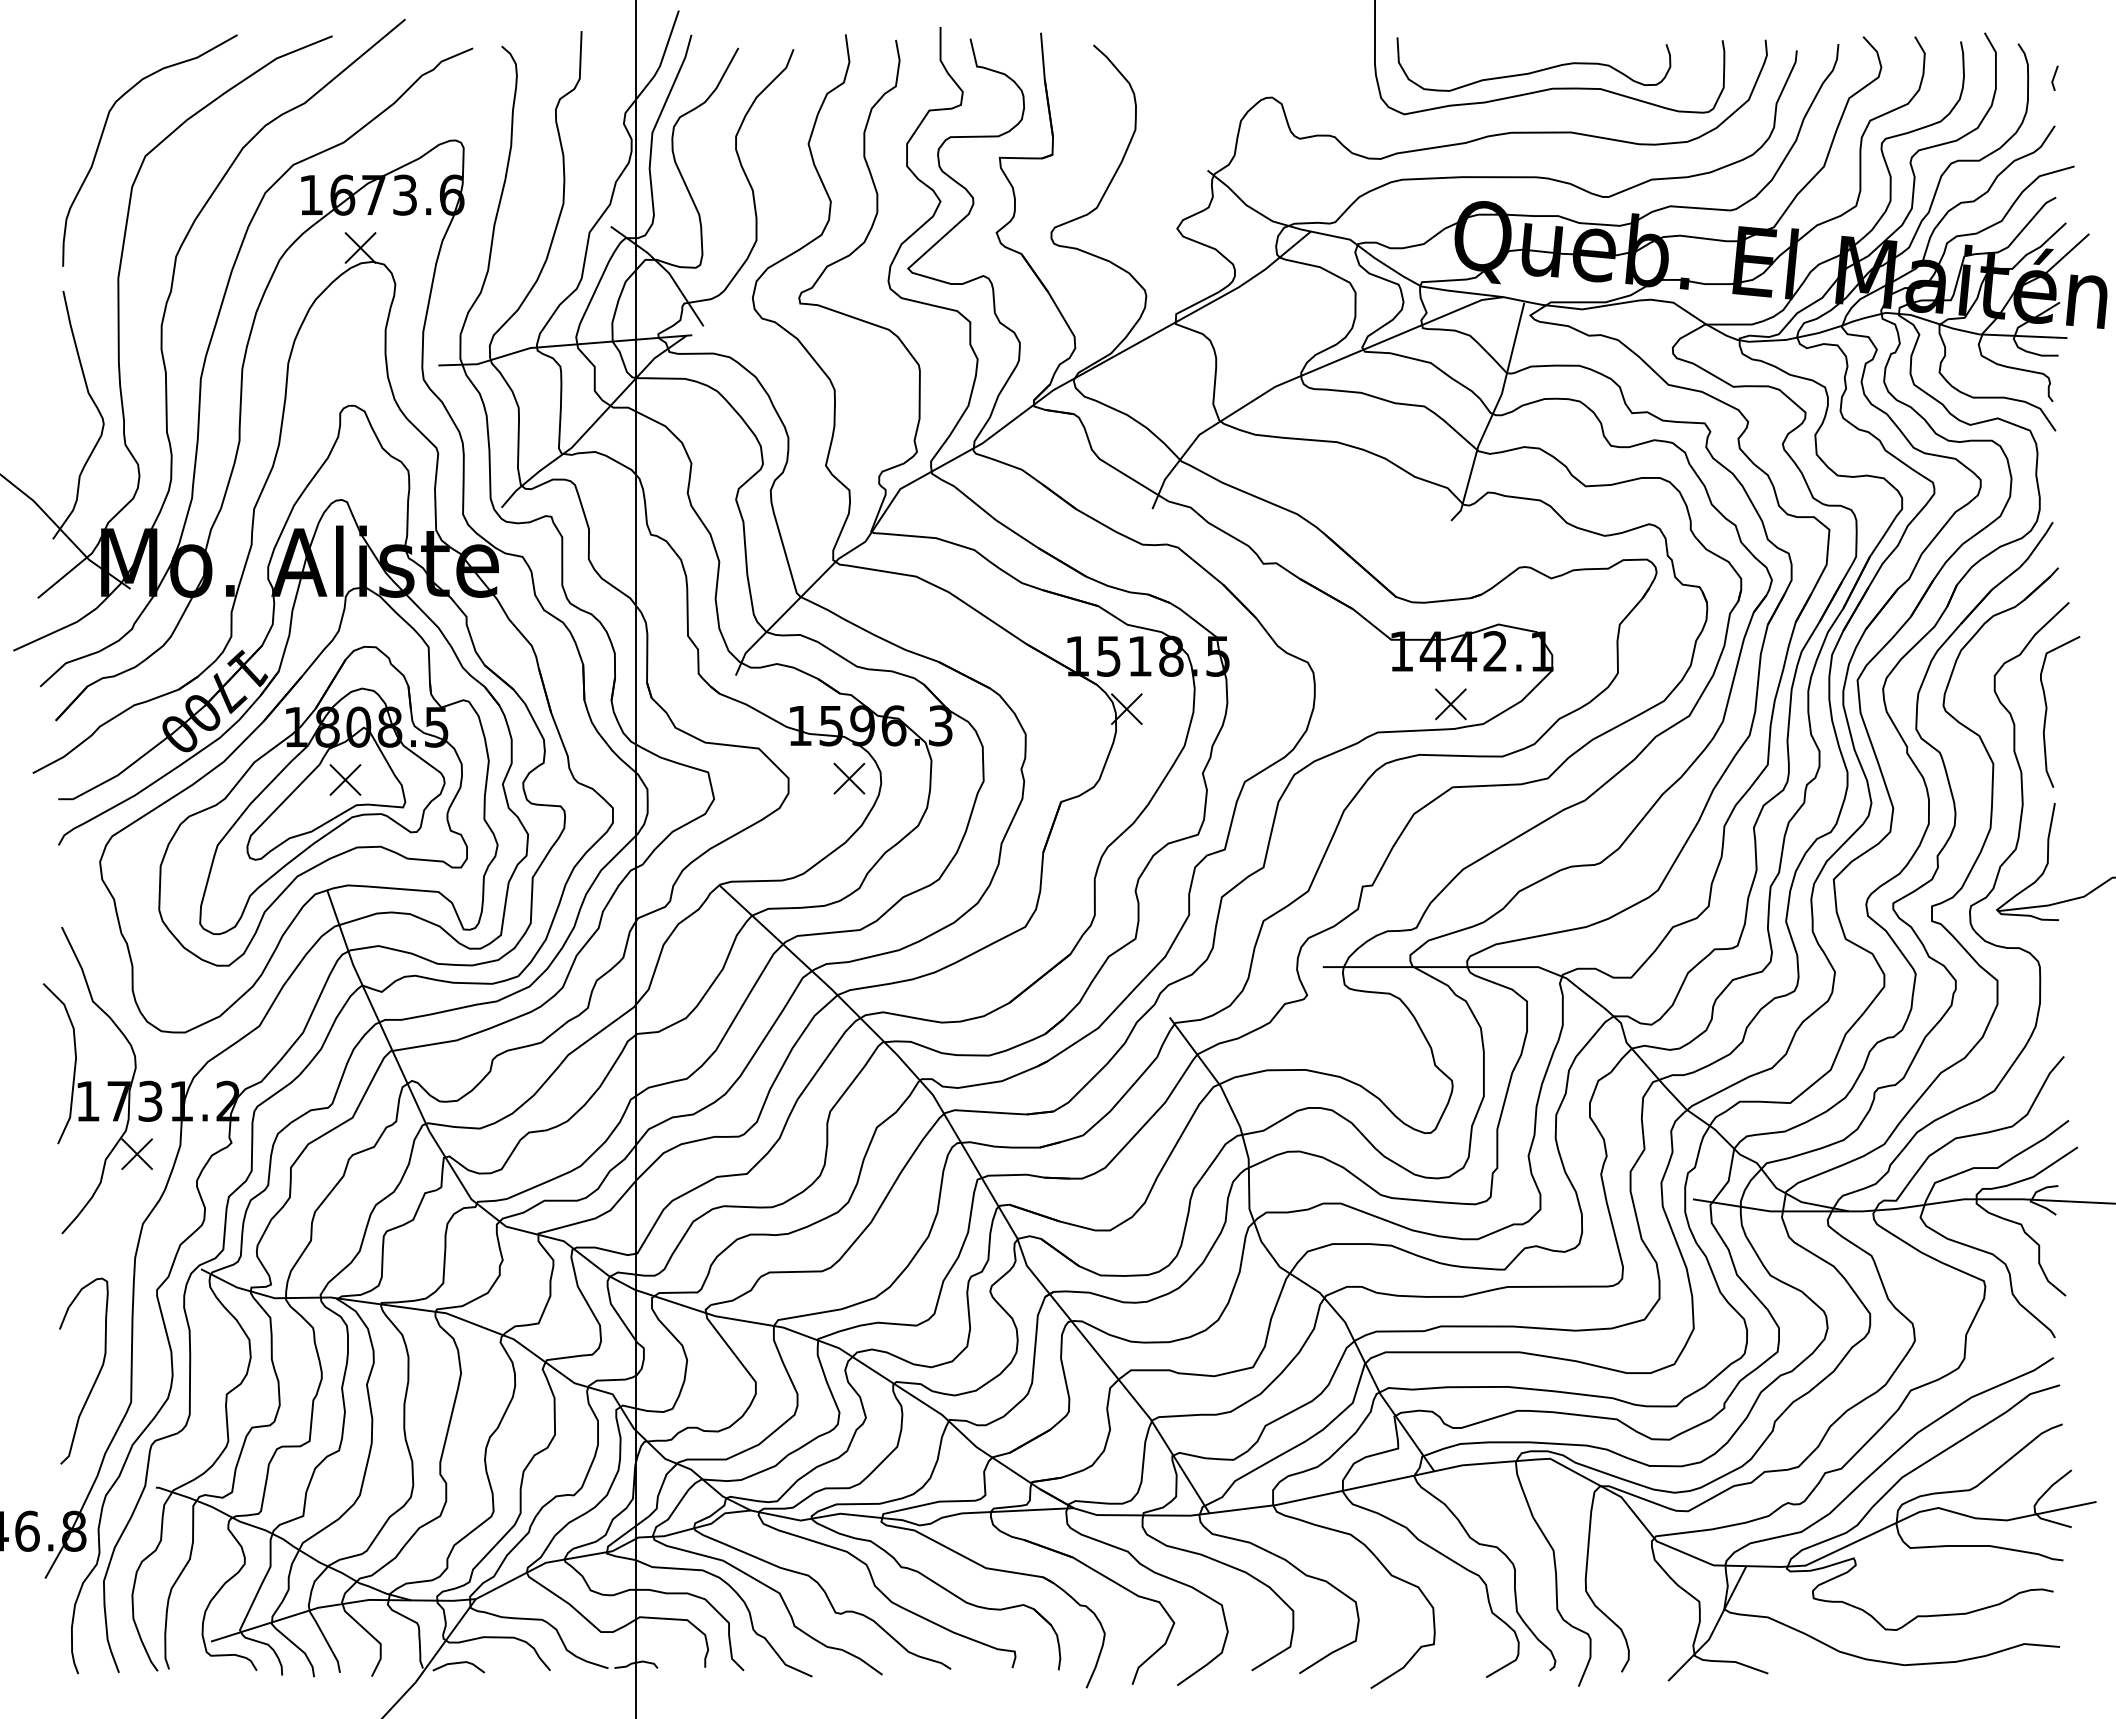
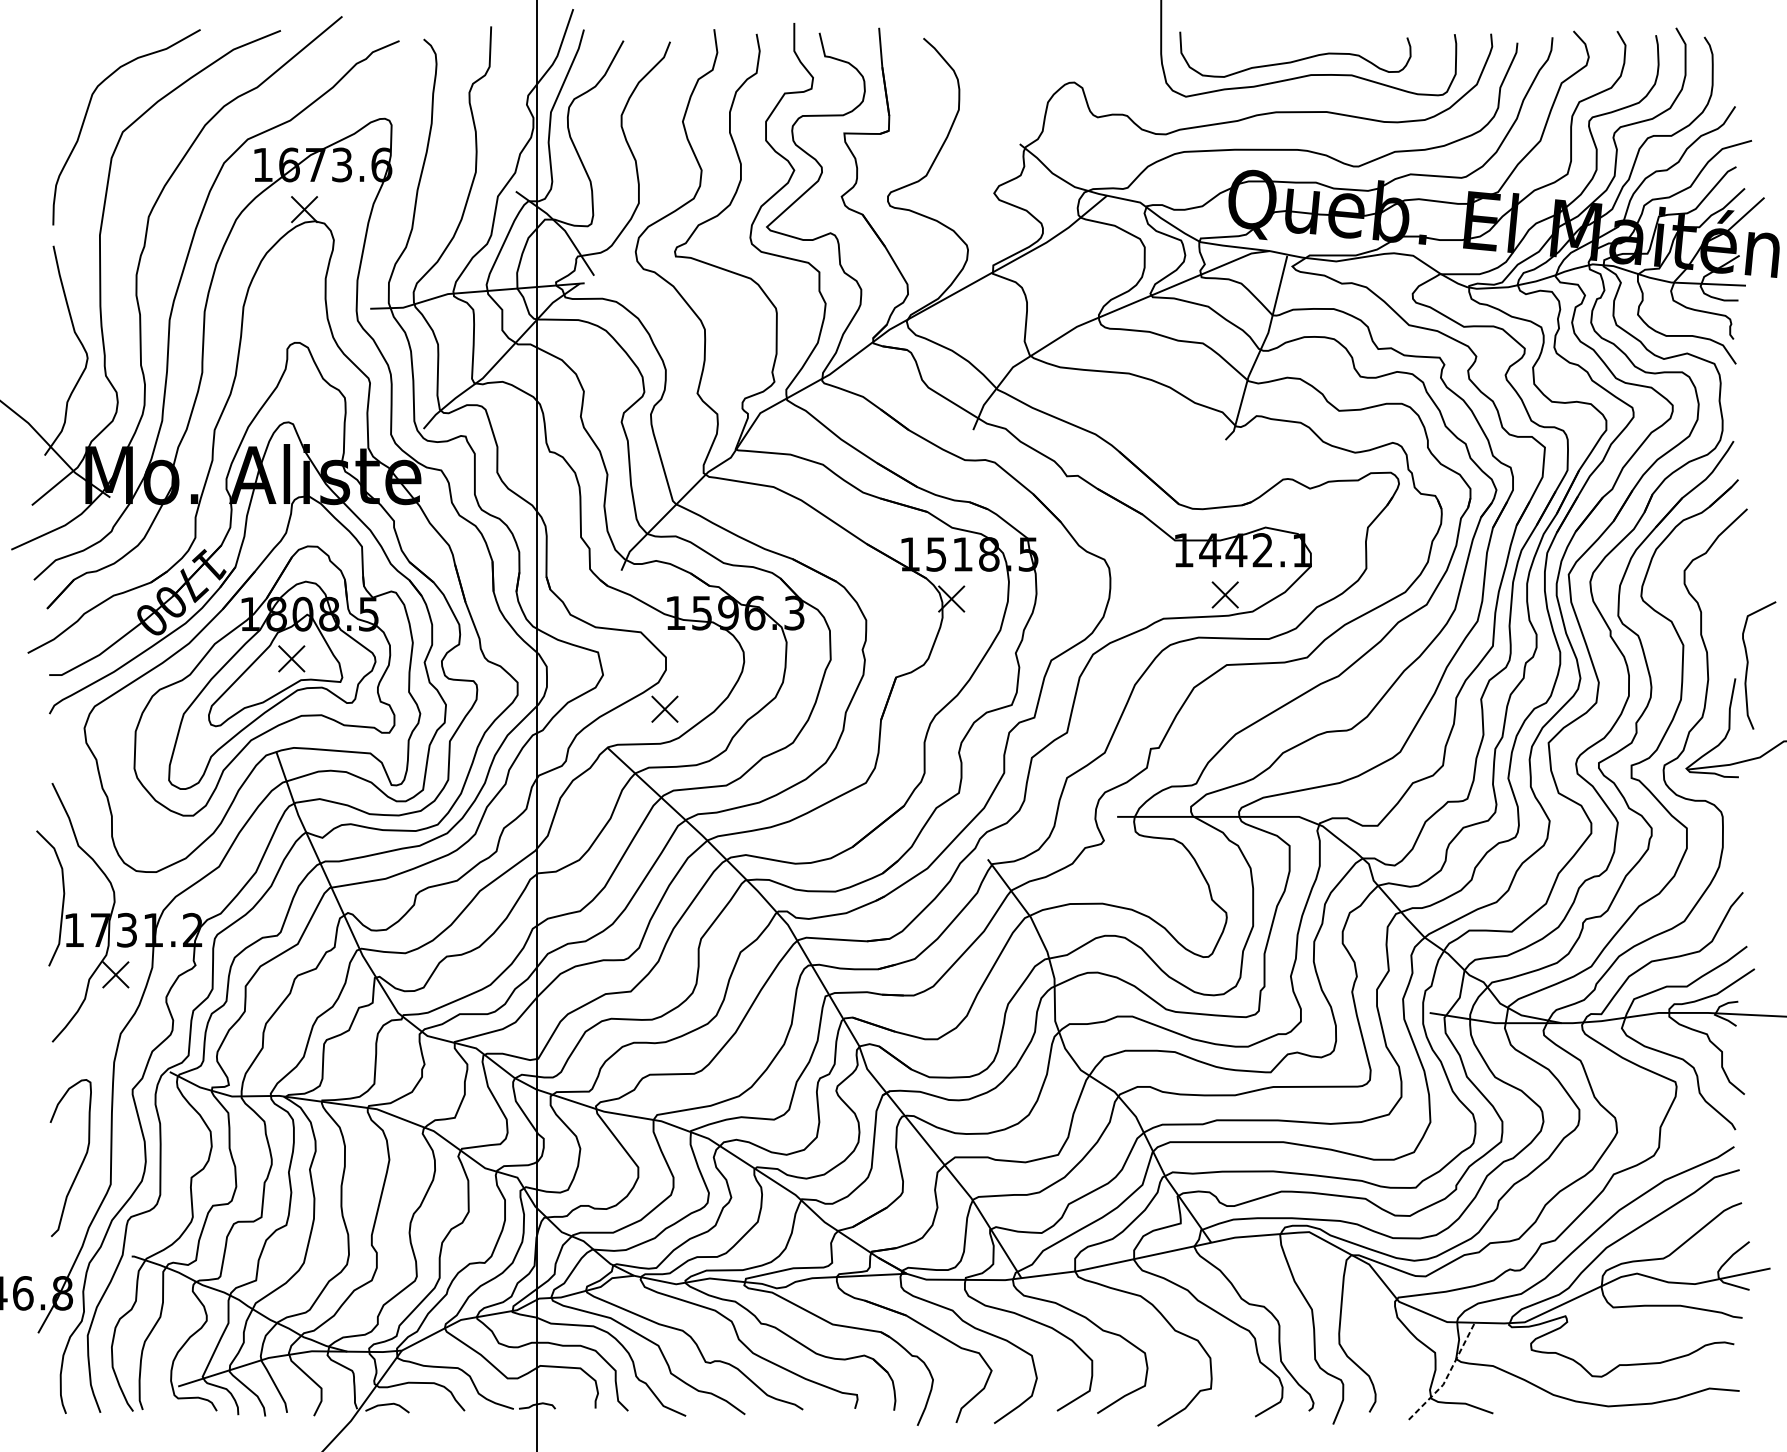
line: (2054, 77) -> (1735, 65), removed
curve: (2047, 710) -> (1748, 664), moved
part: (849, 778) -> (665, 709), moved
line: (1714, 1629) -> (1447, 1376), solid -> dashed

